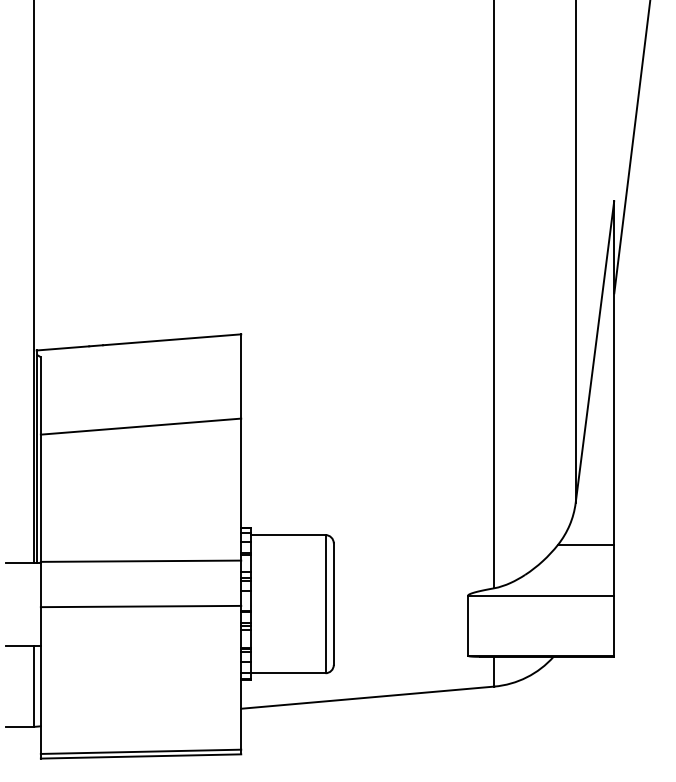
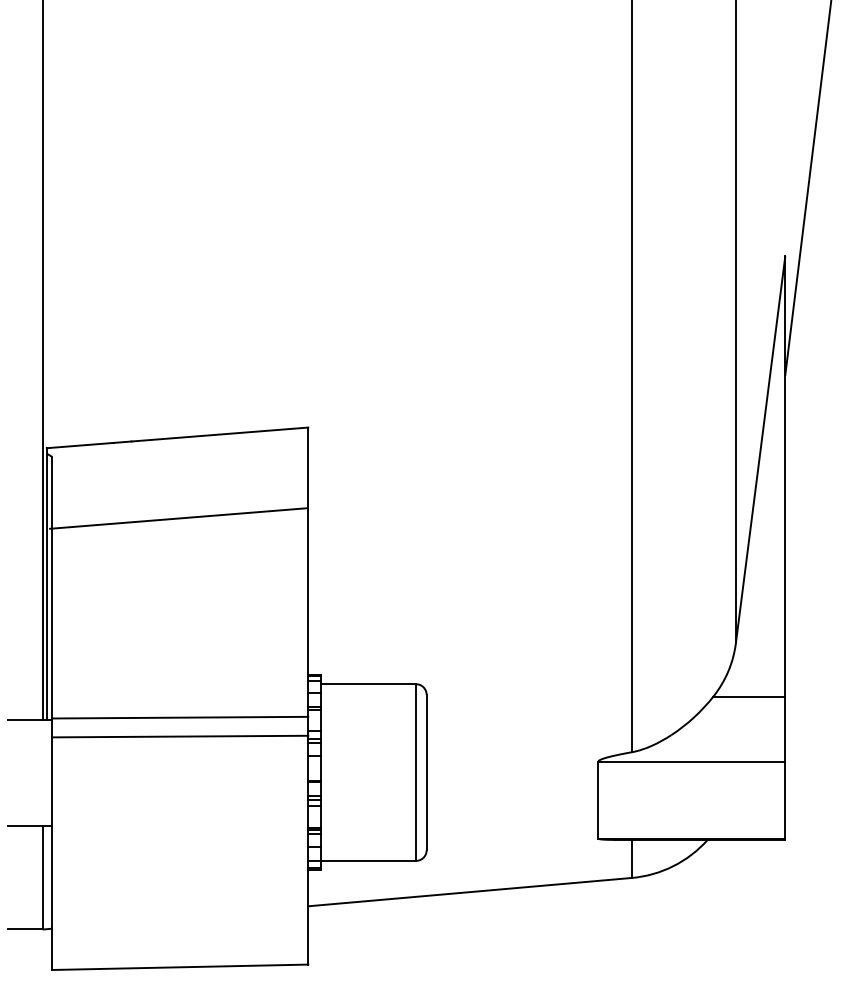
line: (141, 426) -> (178, 518), moved
line: (141, 606) -> (180, 736), moved
line: (141, 751) -> (180, 961), removed

